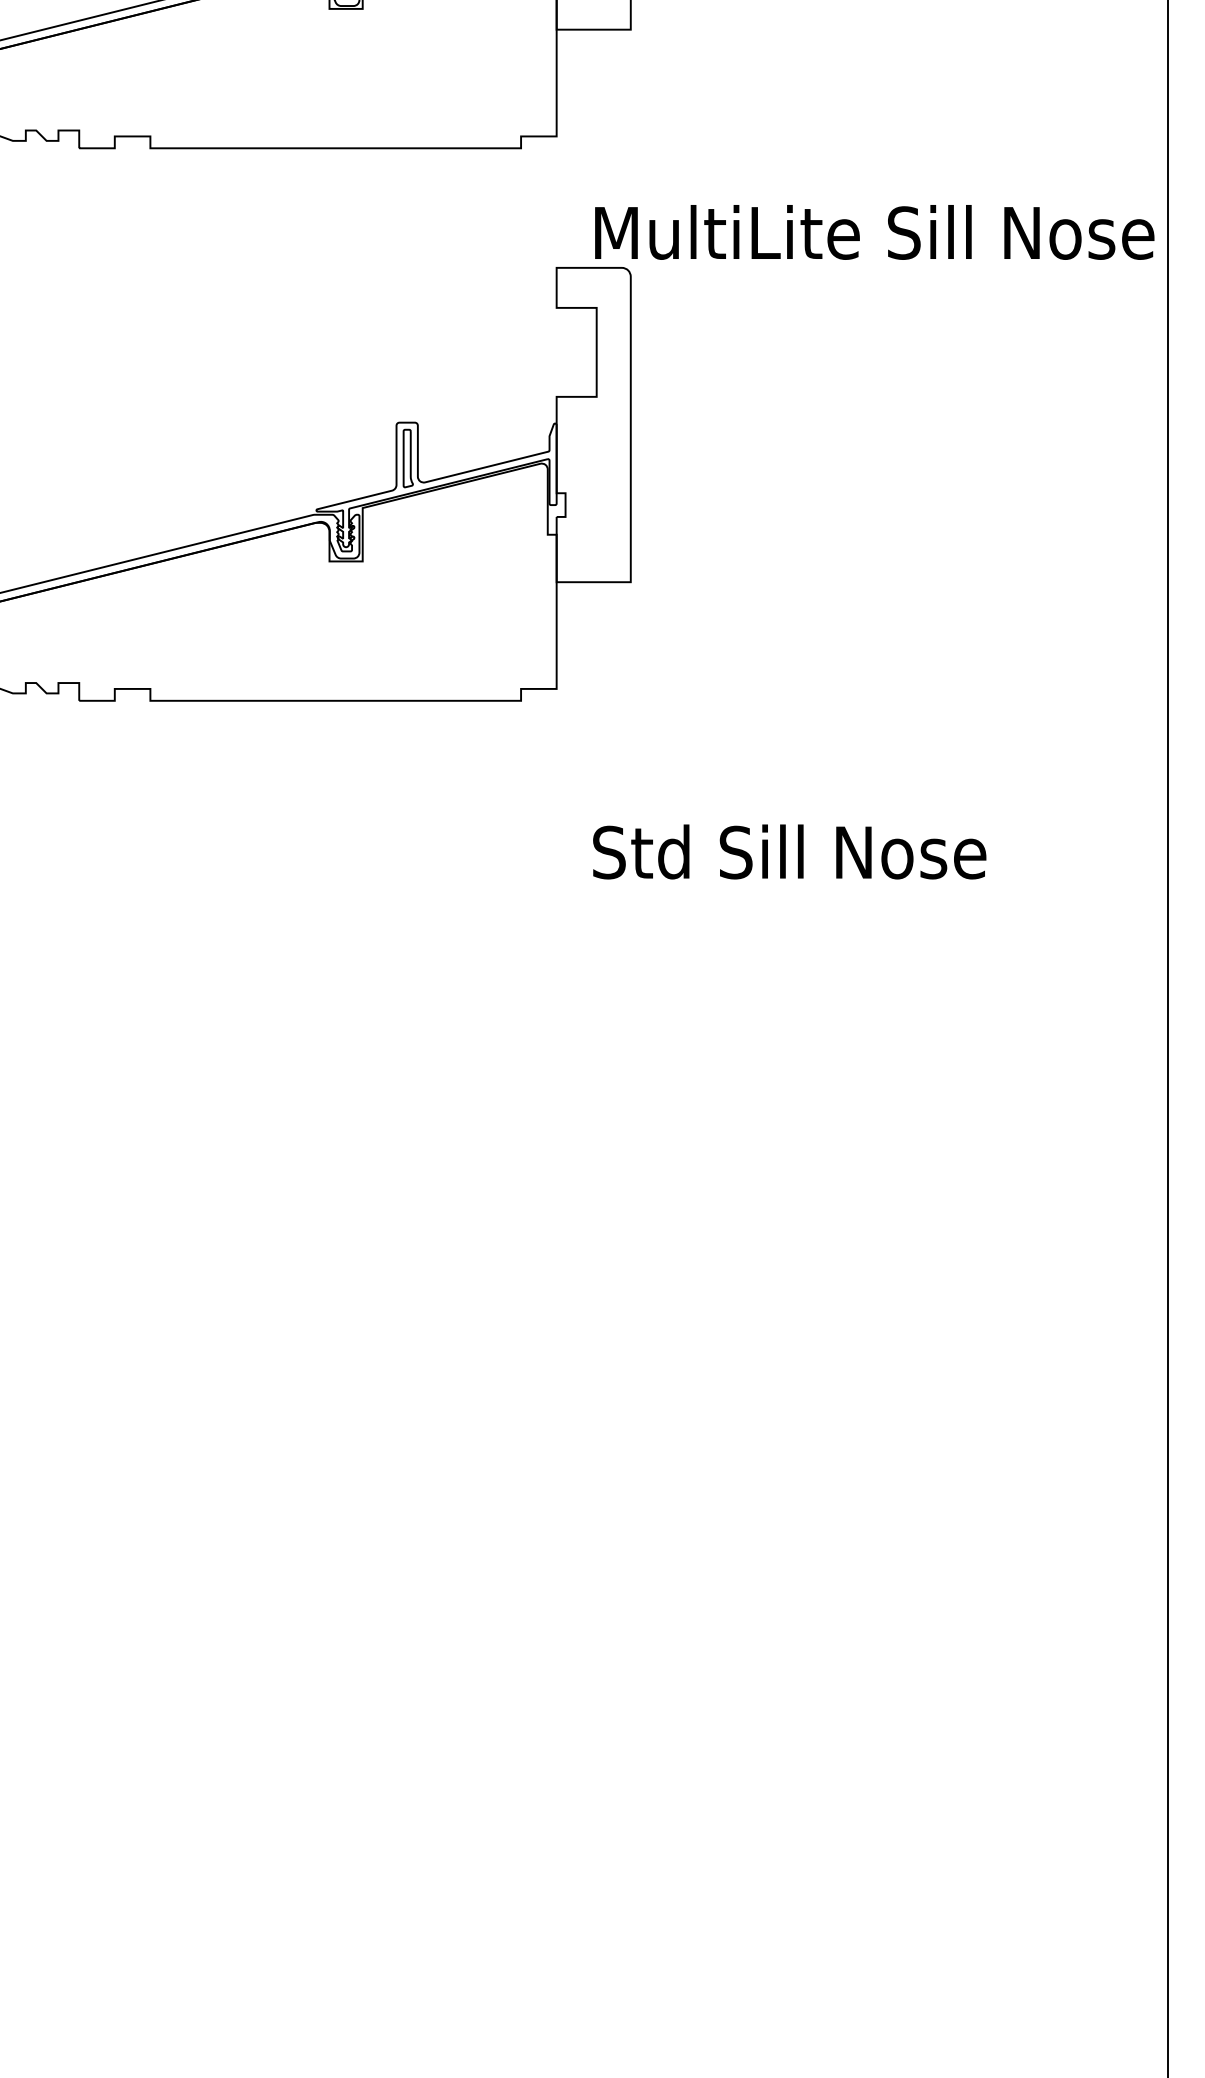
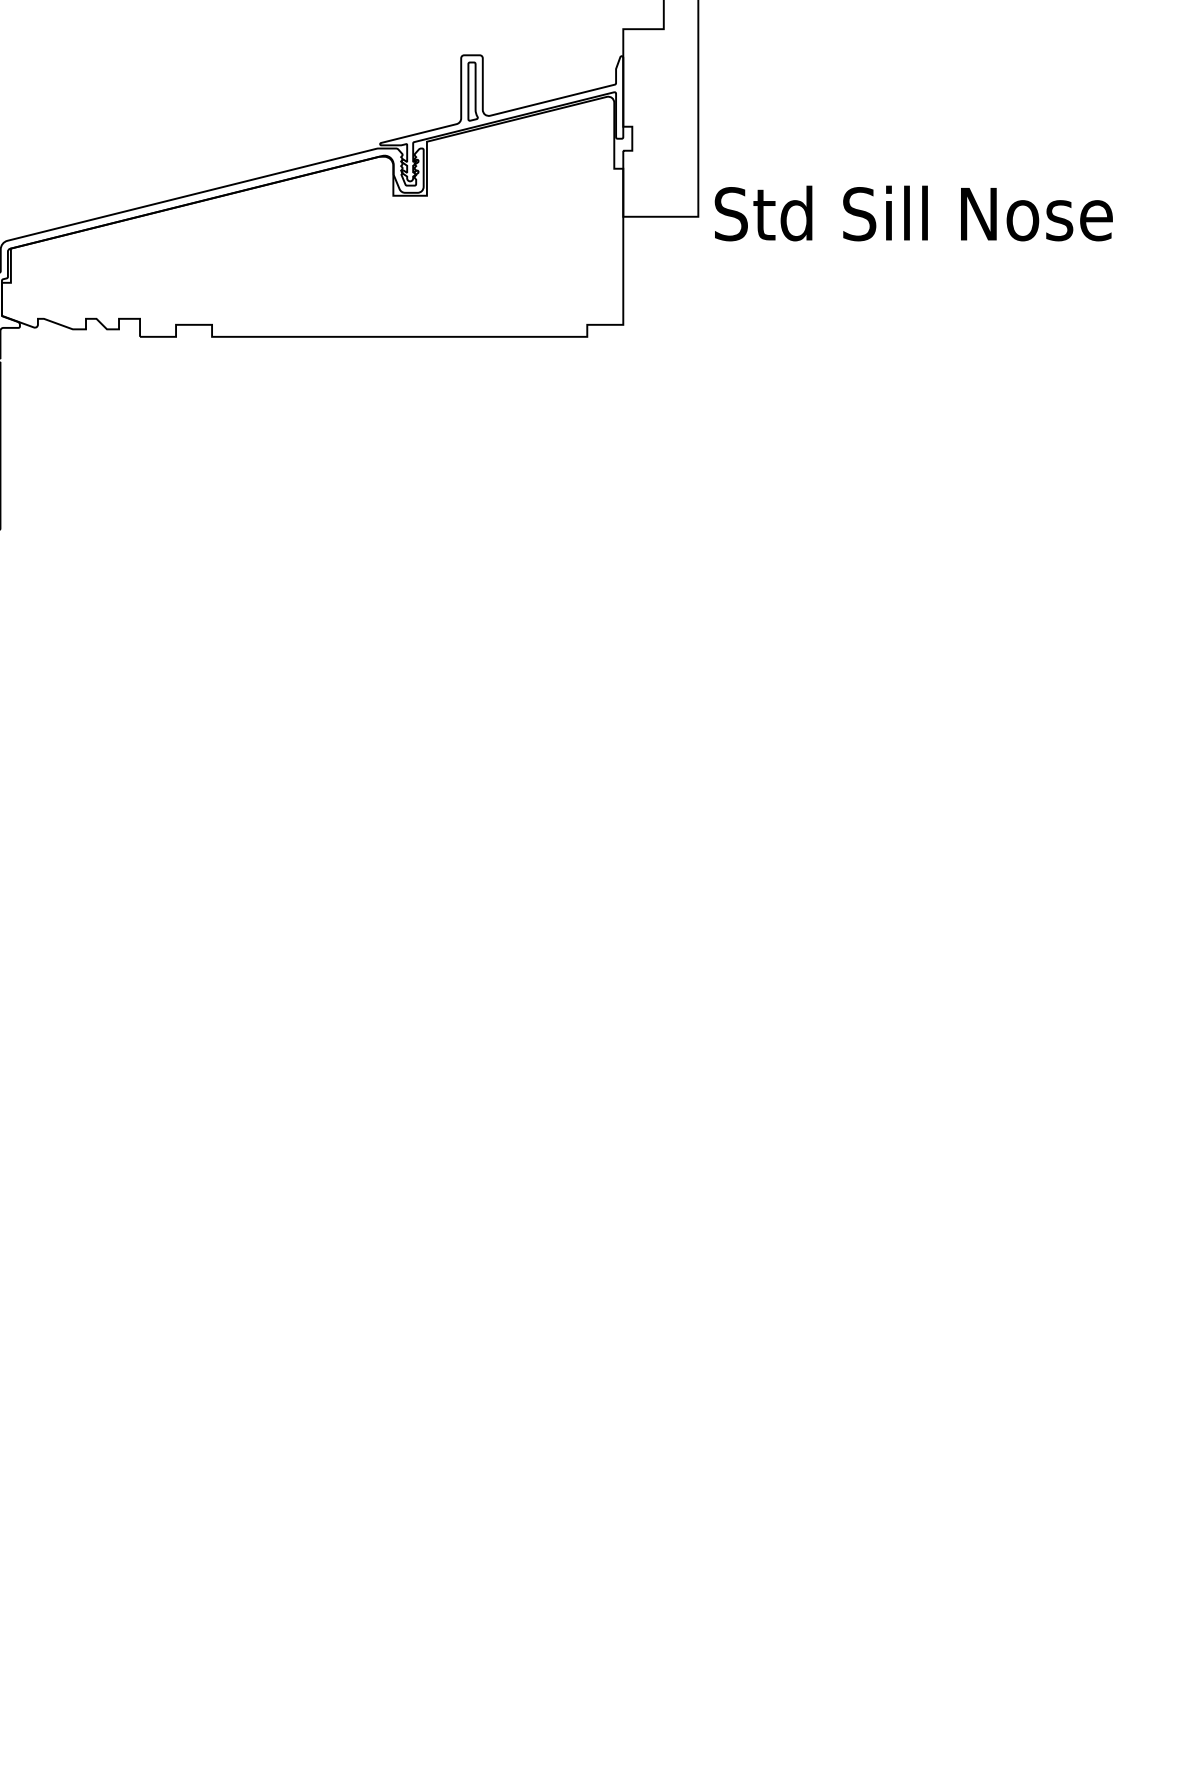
text: (789, 851) -> (913, 213), moved

